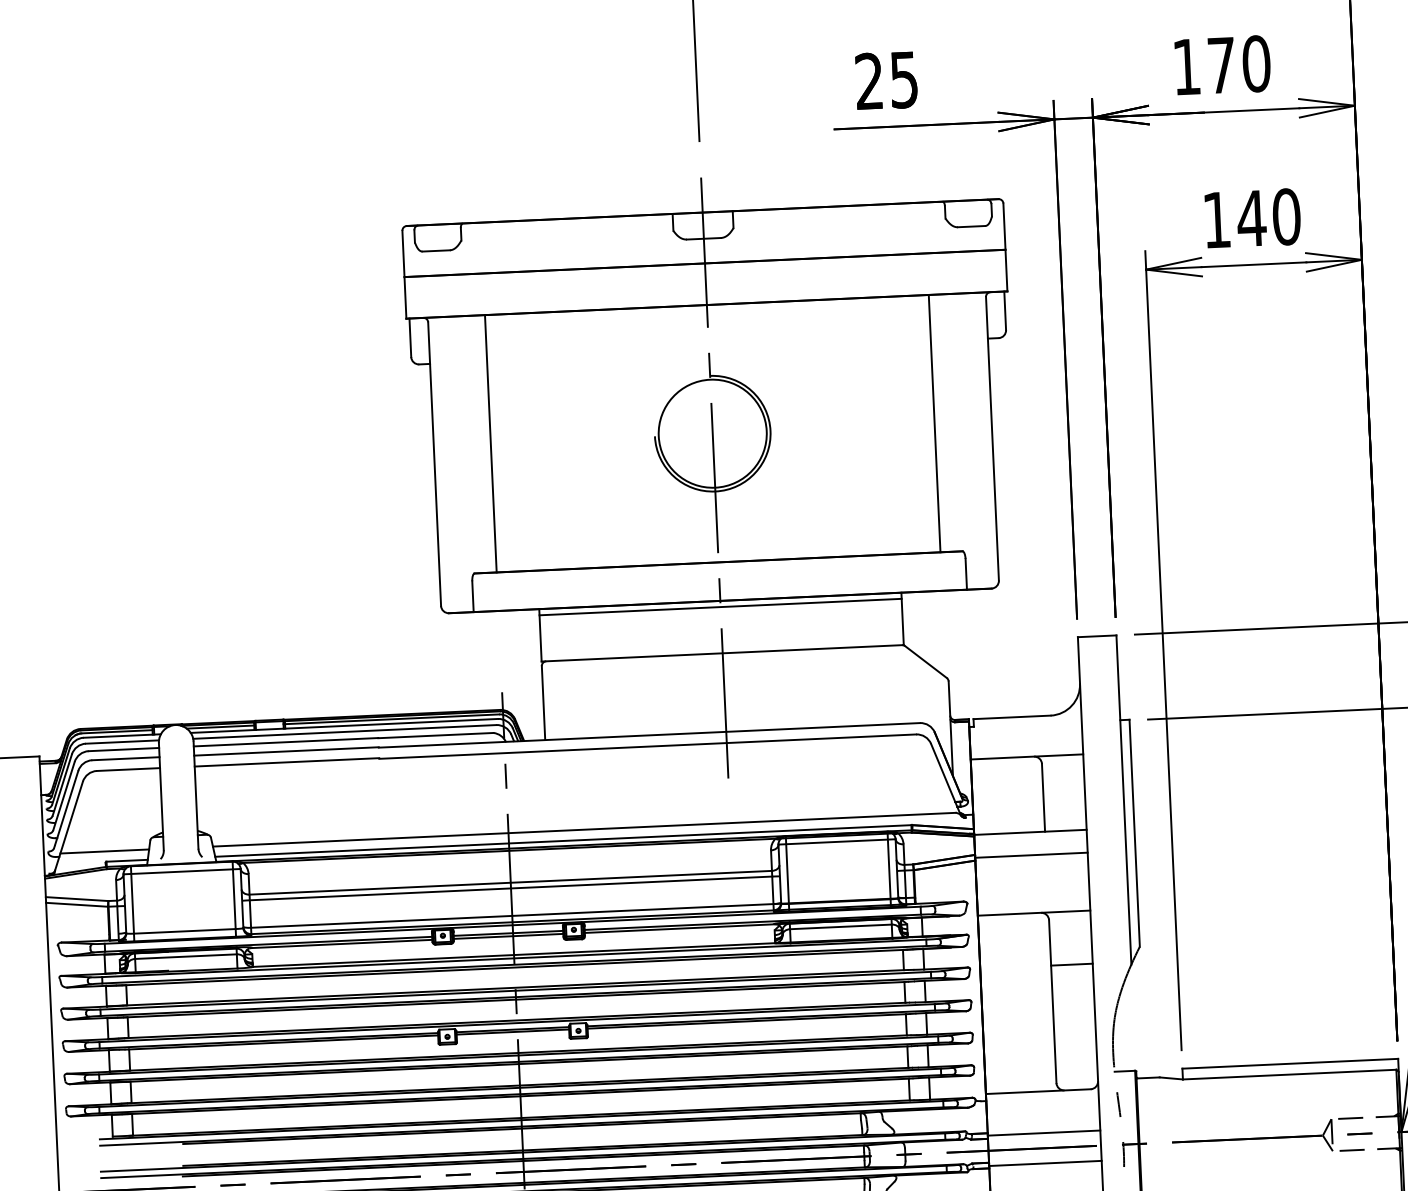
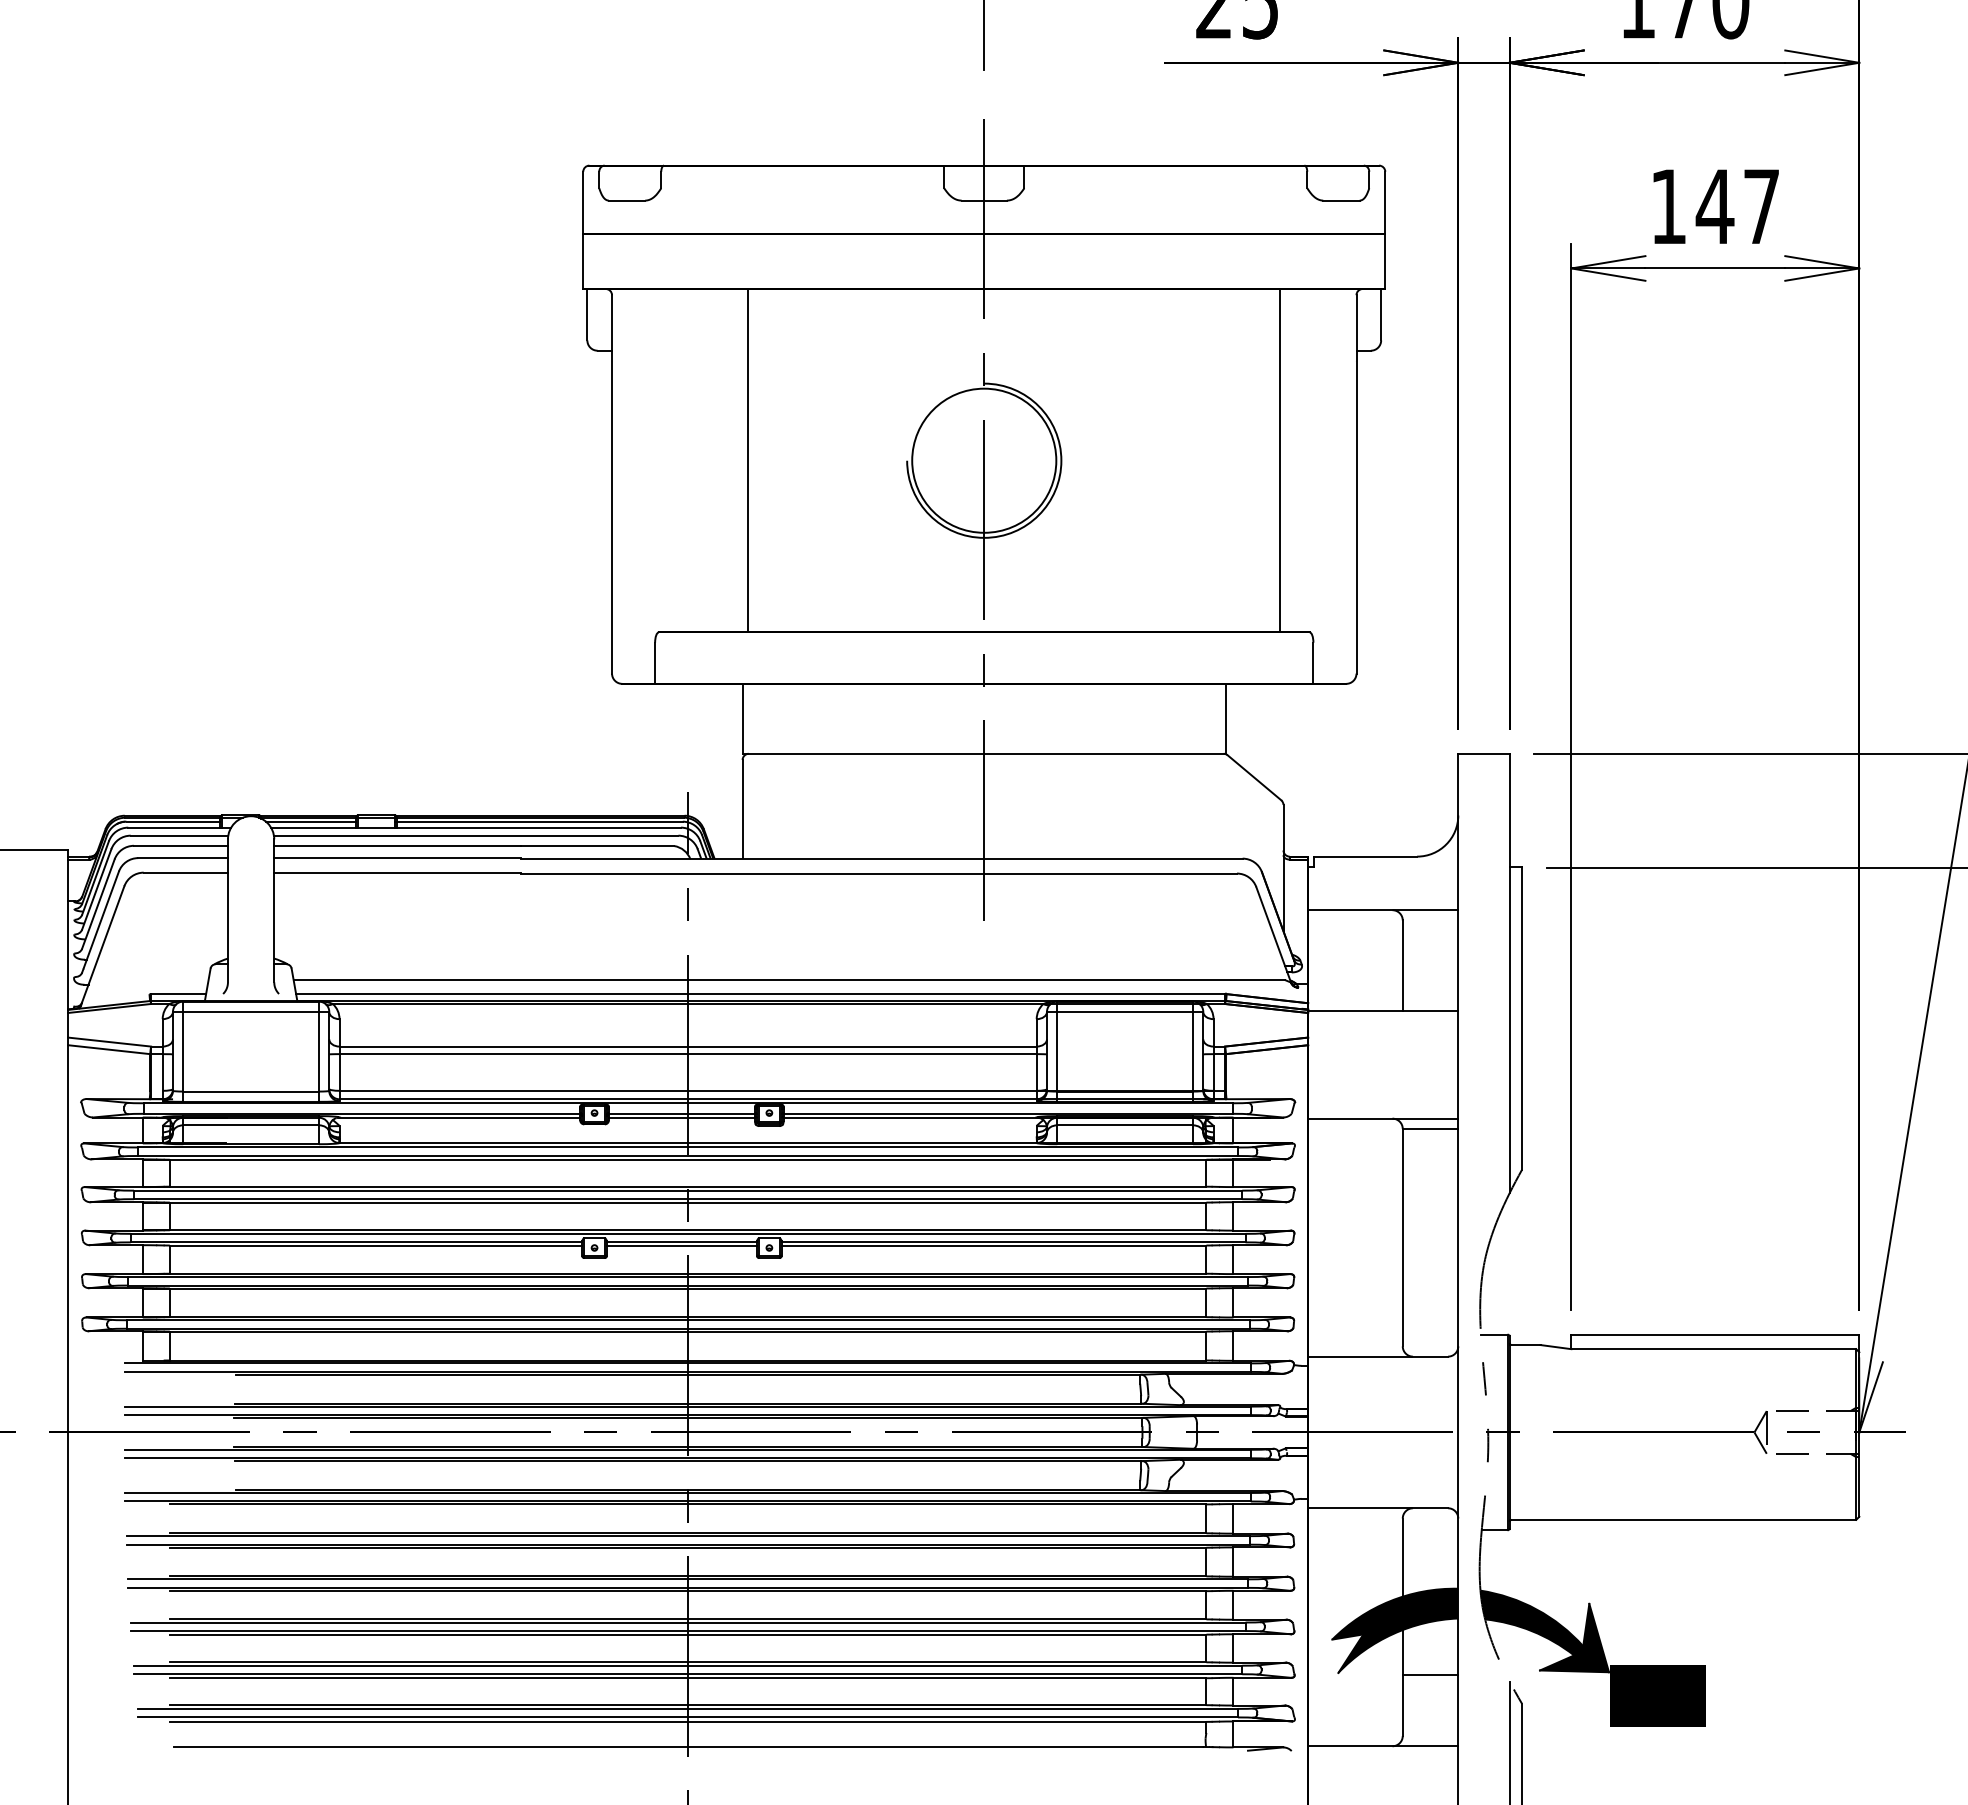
text: (1286, 216) -> (1761, 206), 140 -> 147
line: (491, 443) -> (748, 460), moved
line: (720, 607) -> (983, 692), removed
line: (104, 851) -> (149, 980), removed
line: (1031, 855) -> (1383, 1041), removed
line: (1071, 964) -> (1430, 1128), moved
line: (1044, 1133) -> (1383, 1412), removed
line: (1045, 1163) -> (1383, 1452), removed

